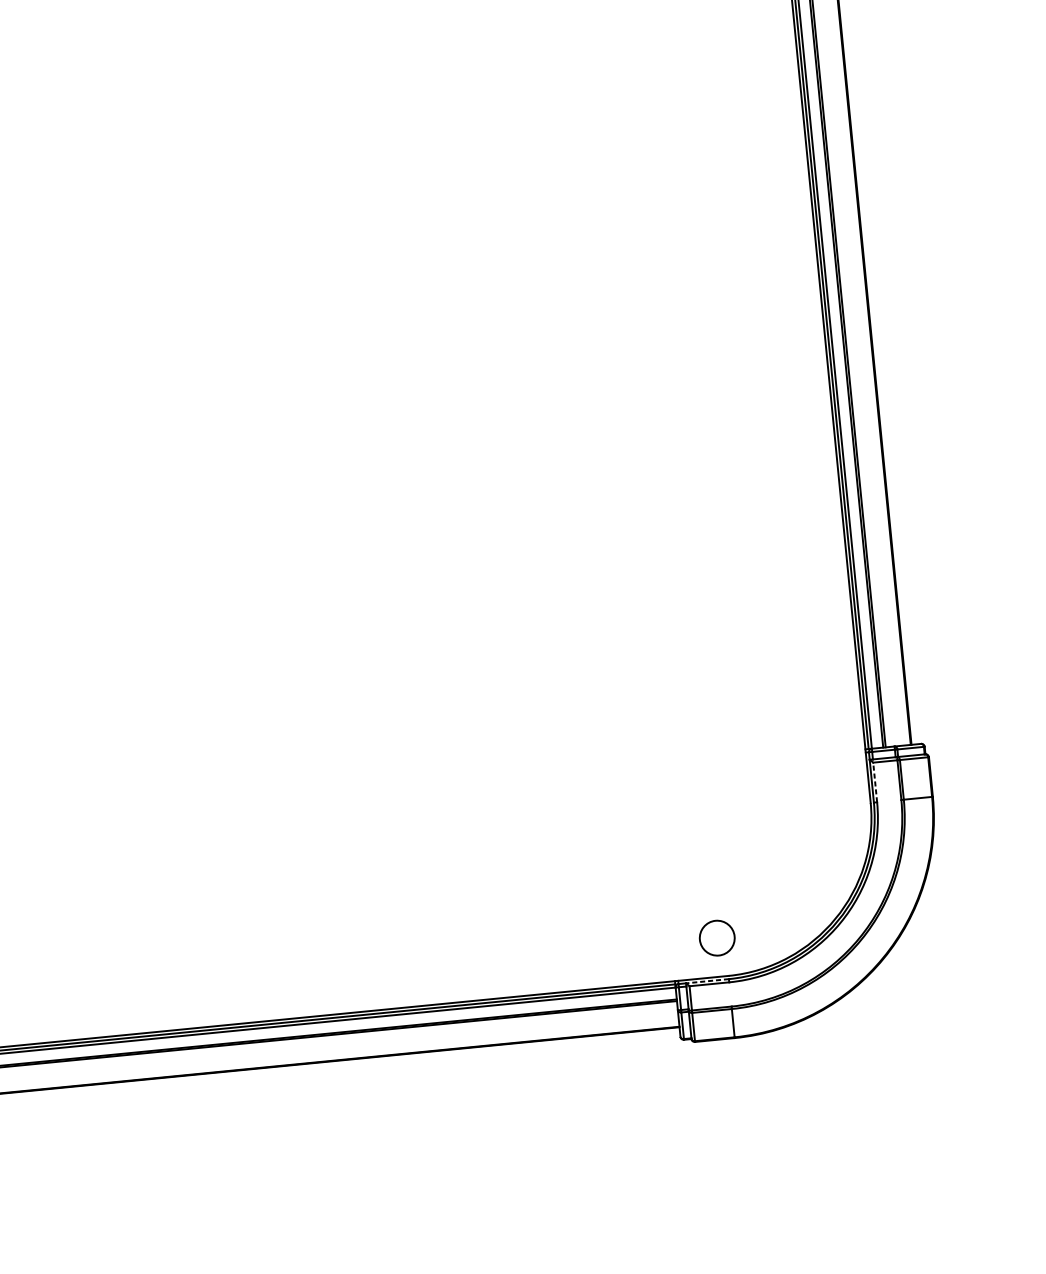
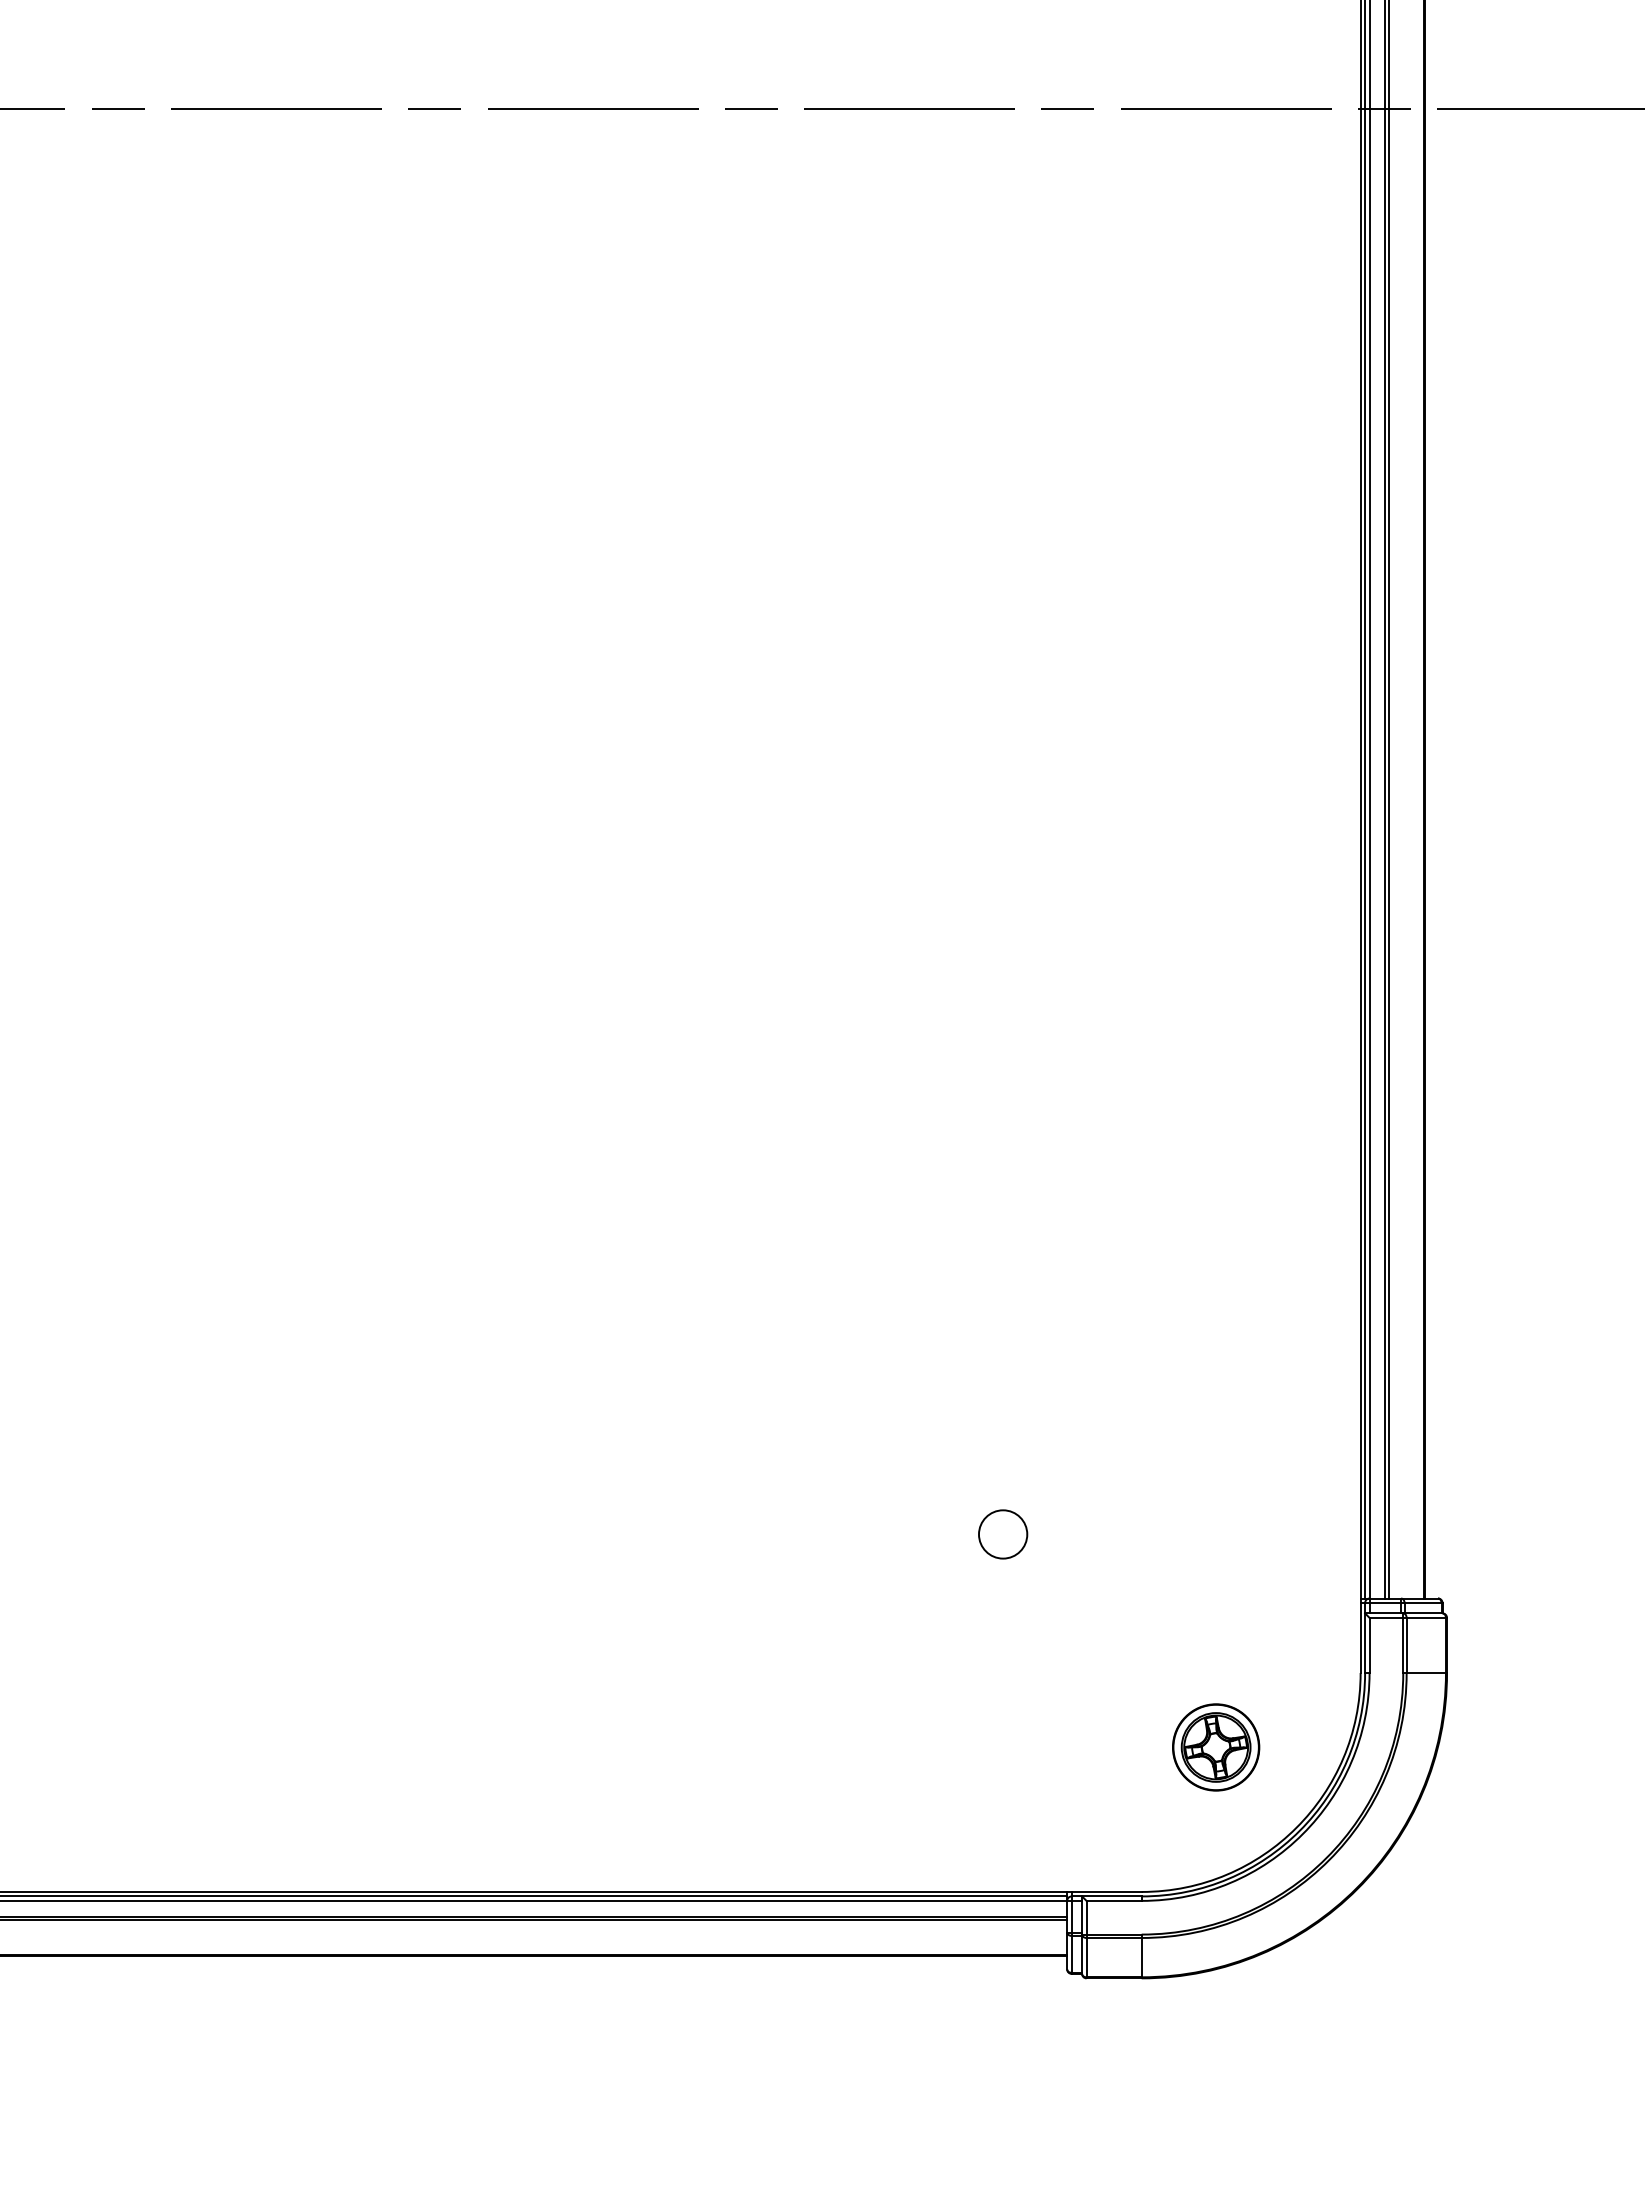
line: (875, 782) -> (1369, 1645), dashed -> solid
part: (772, 866) -> (1216, 1747), added
circle: (717, 938) -> (1003, 1534), moved
line: (707, 981) -> (1111, 1896), dashed -> solid

